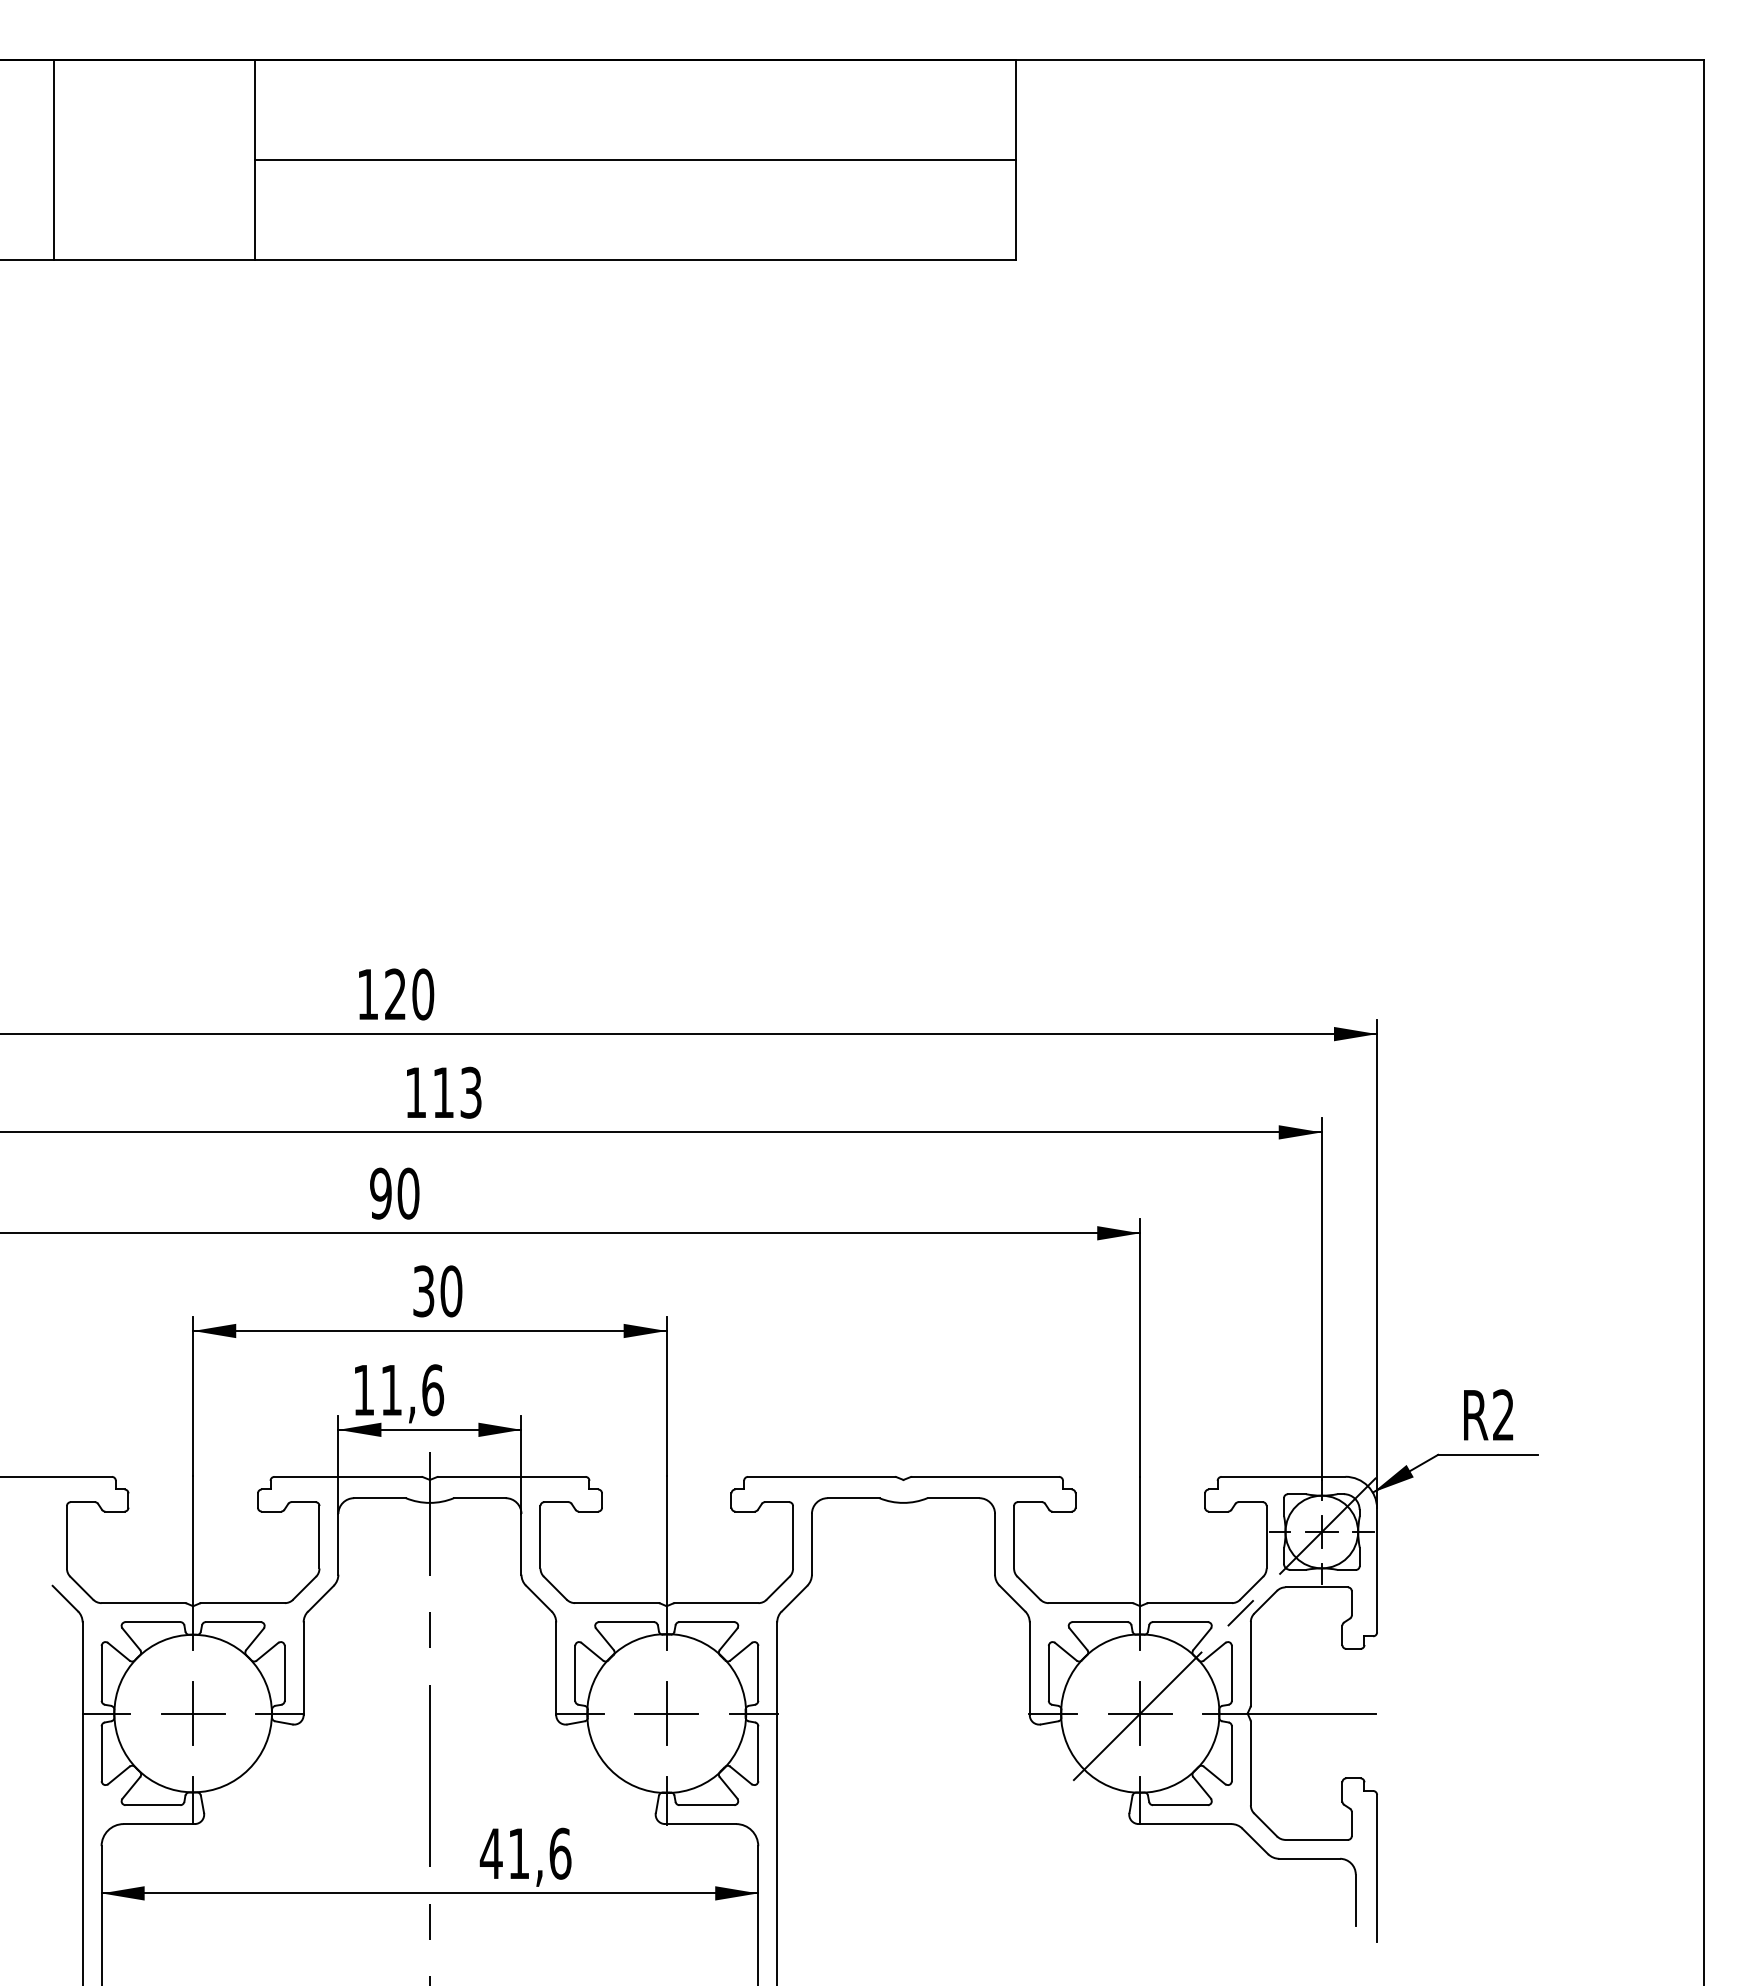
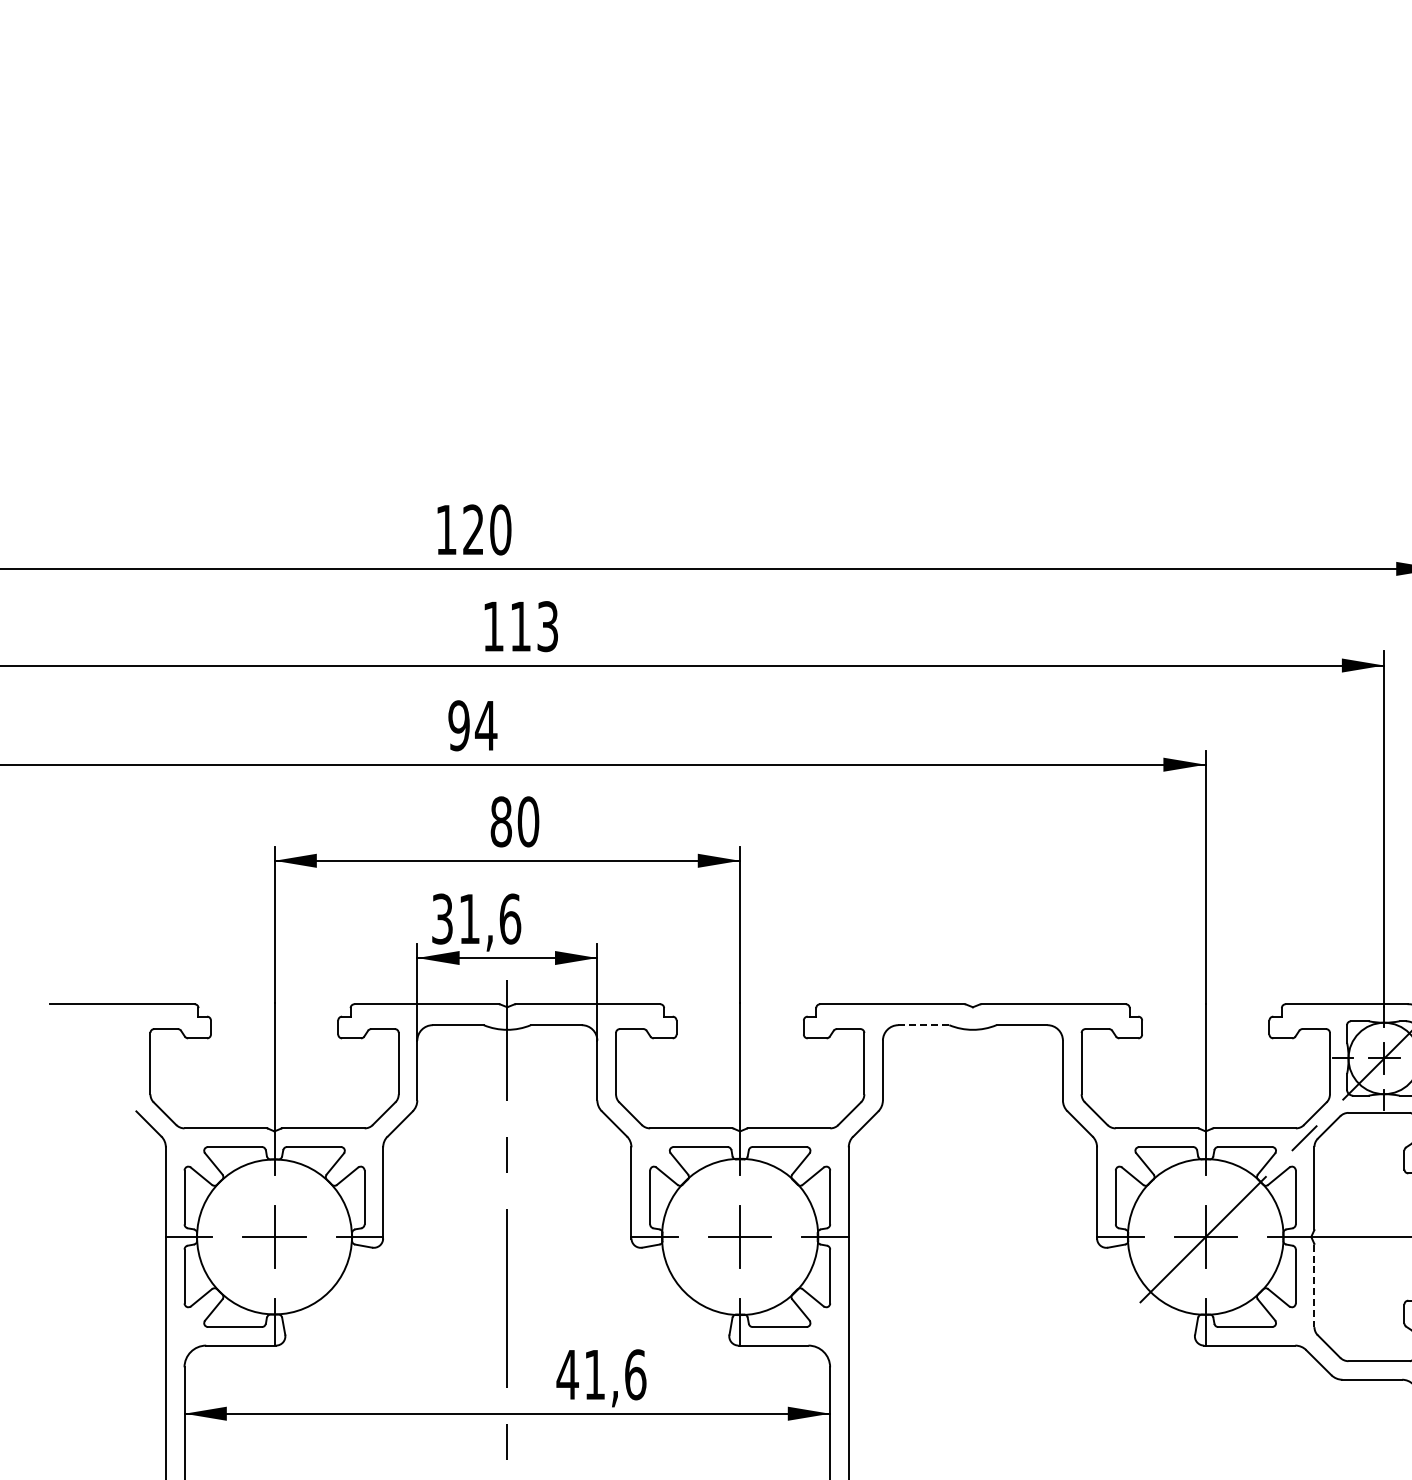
text: (408, 1193) -> (486, 725), 90 -> 94
text: (423, 1291) -> (501, 821), 30 -> 80
text: (363, 1390) -> (442, 919), 11,6 -> 31,6
line: (853, 1498) -> (923, 1025), solid -> dashed
line: (1250, 1763) -> (1314, 1286), solid -> dashed

